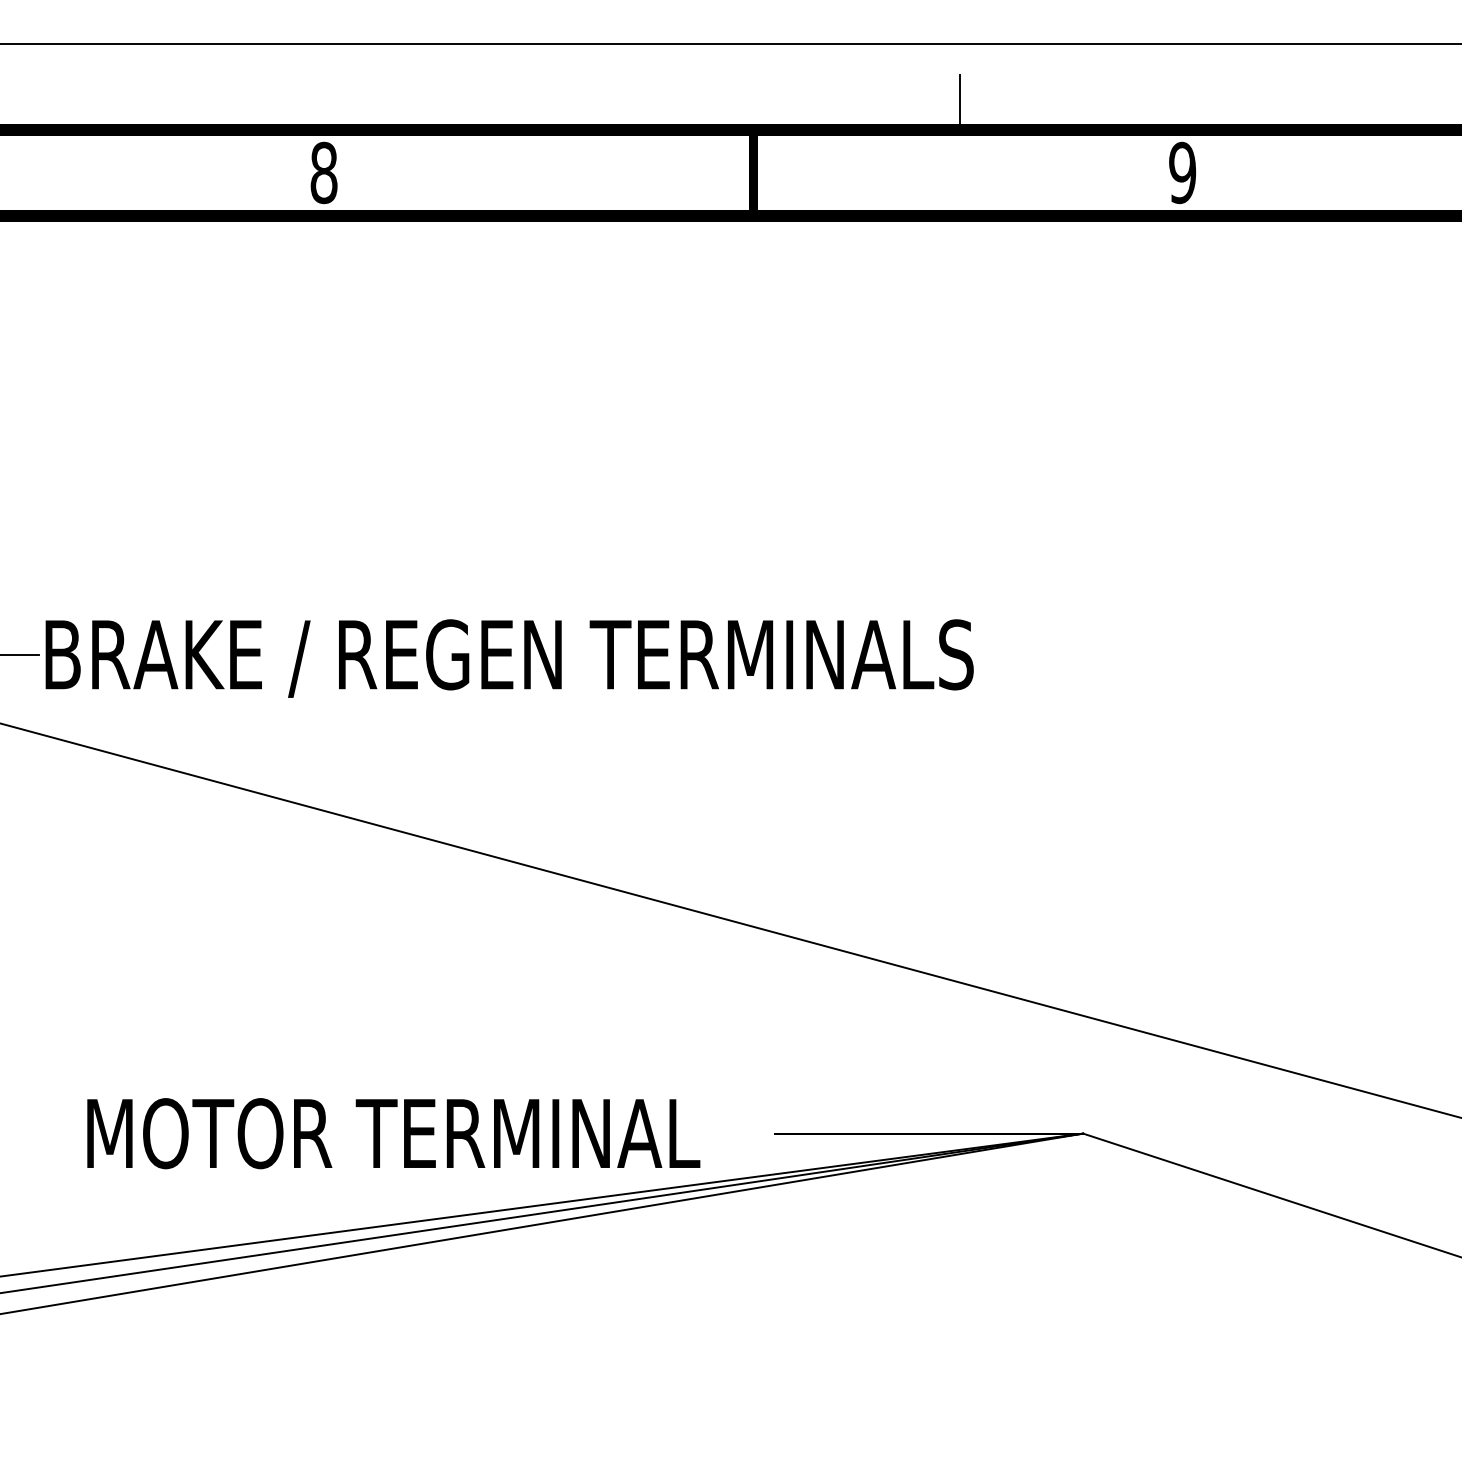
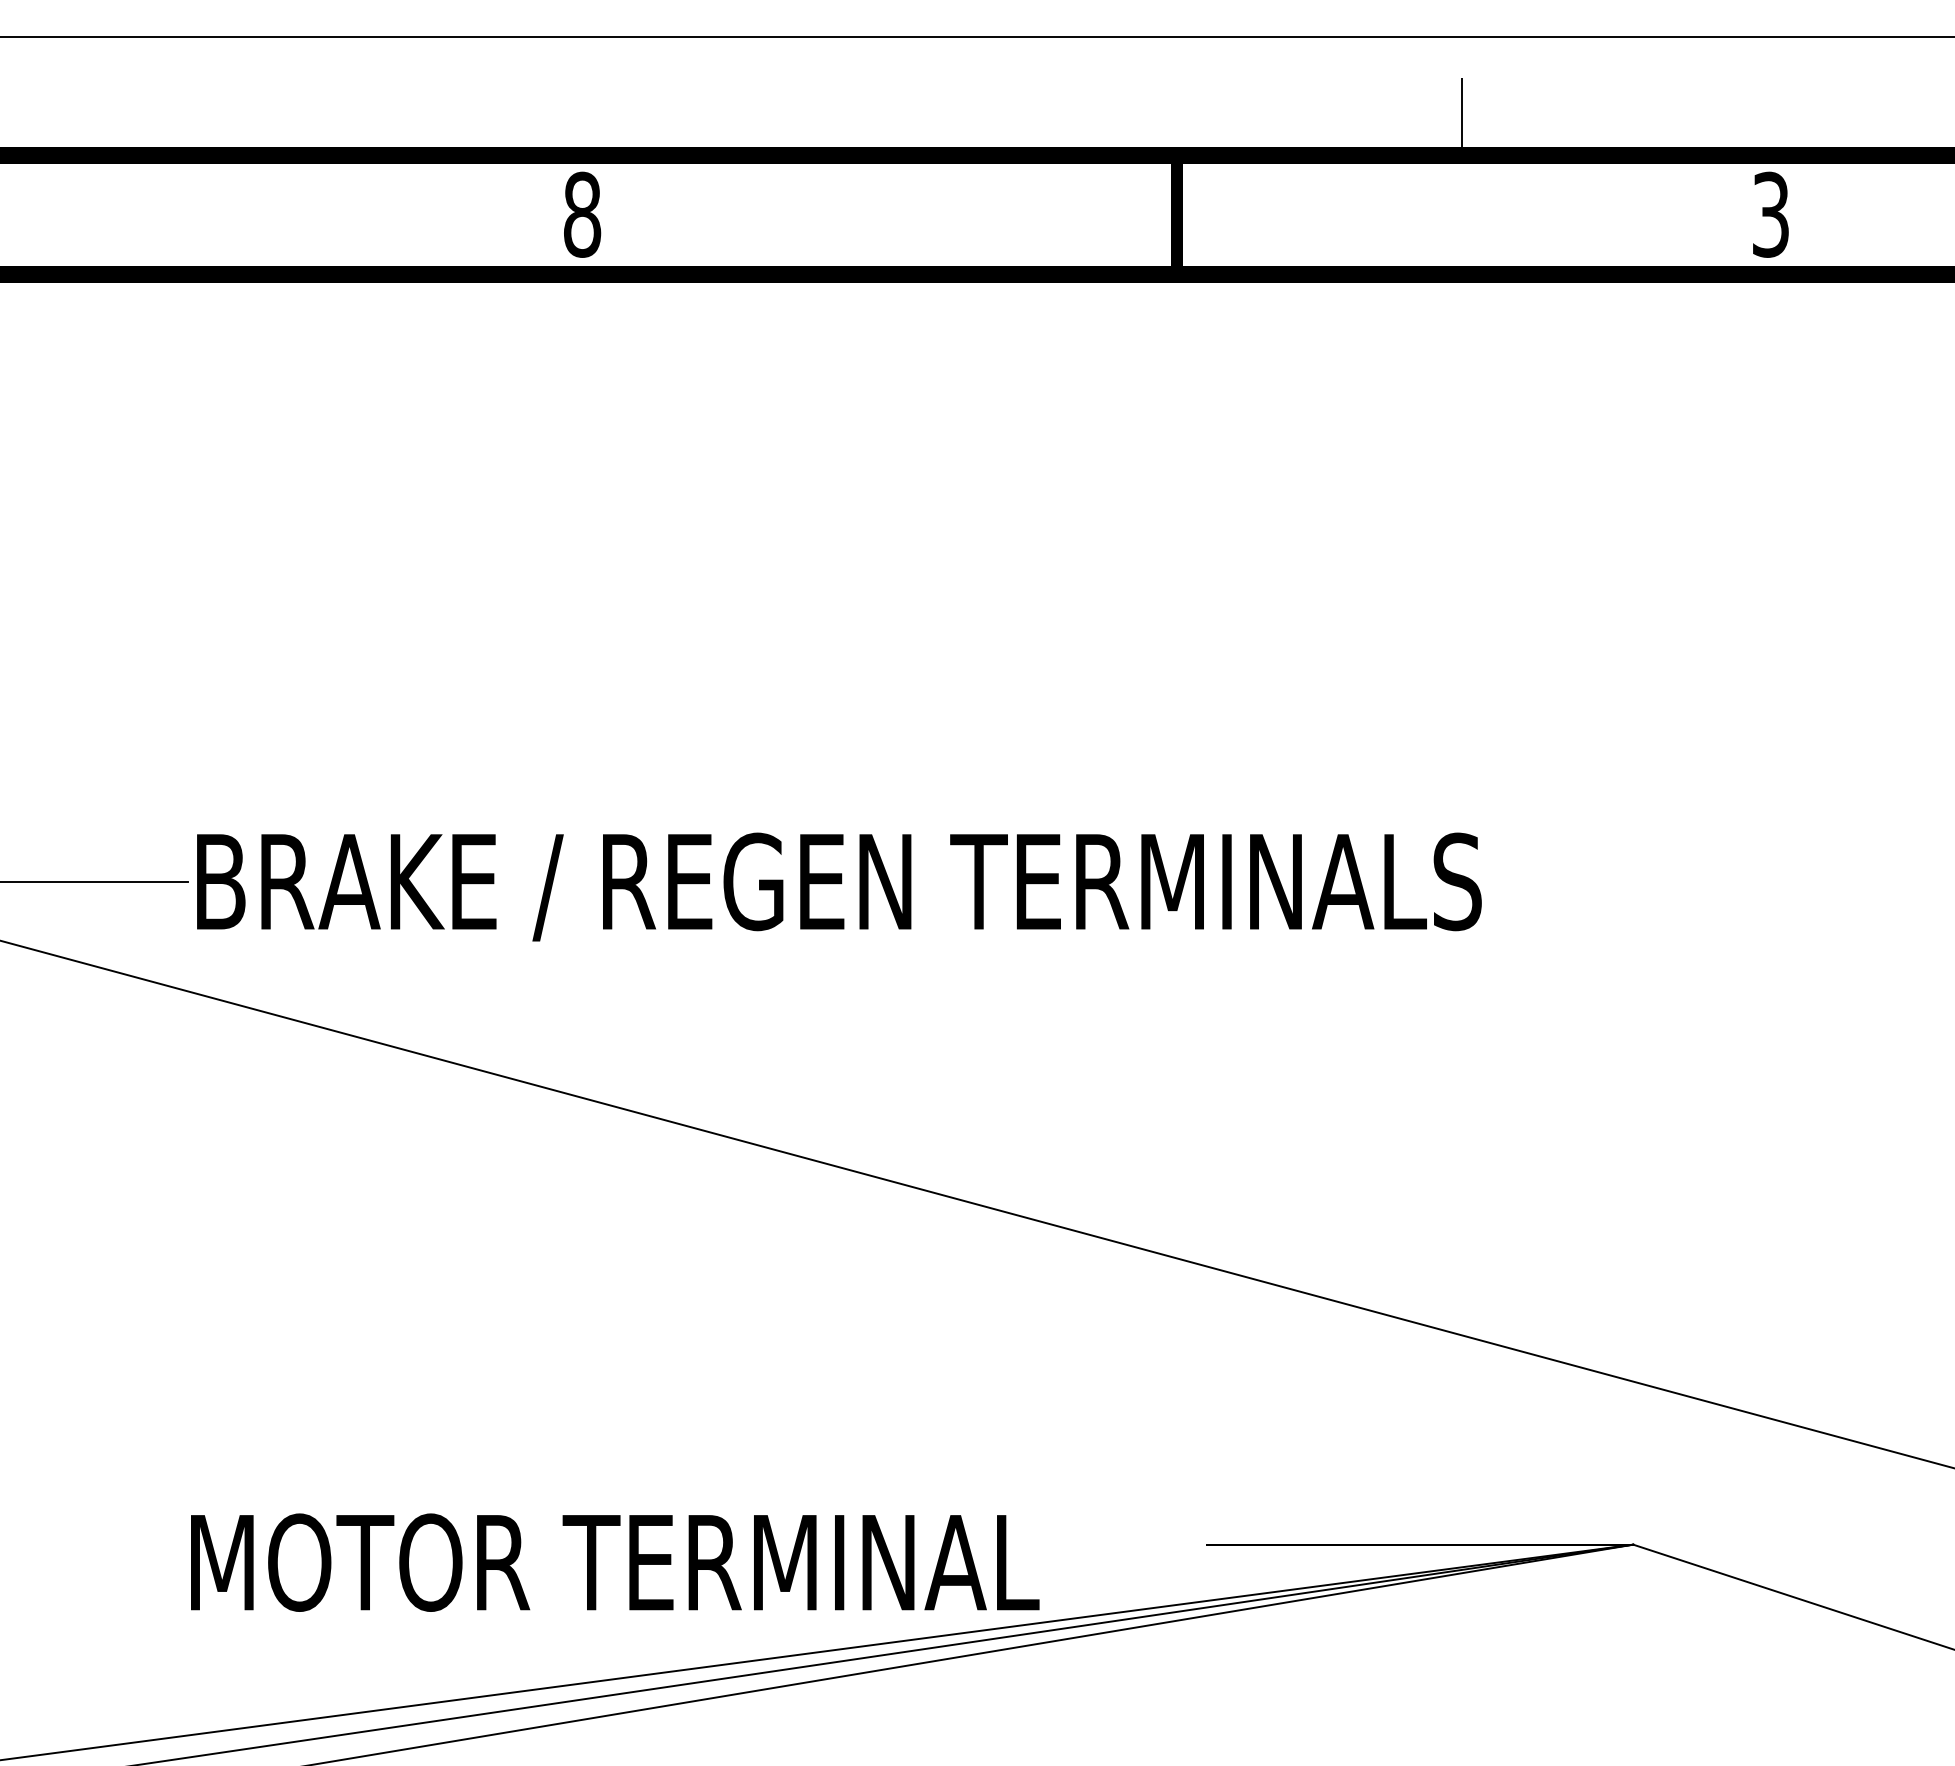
text: (1182, 172) -> (1770, 214), 9 -> 3
text: (393, 1133) -> (614, 1562), moved

